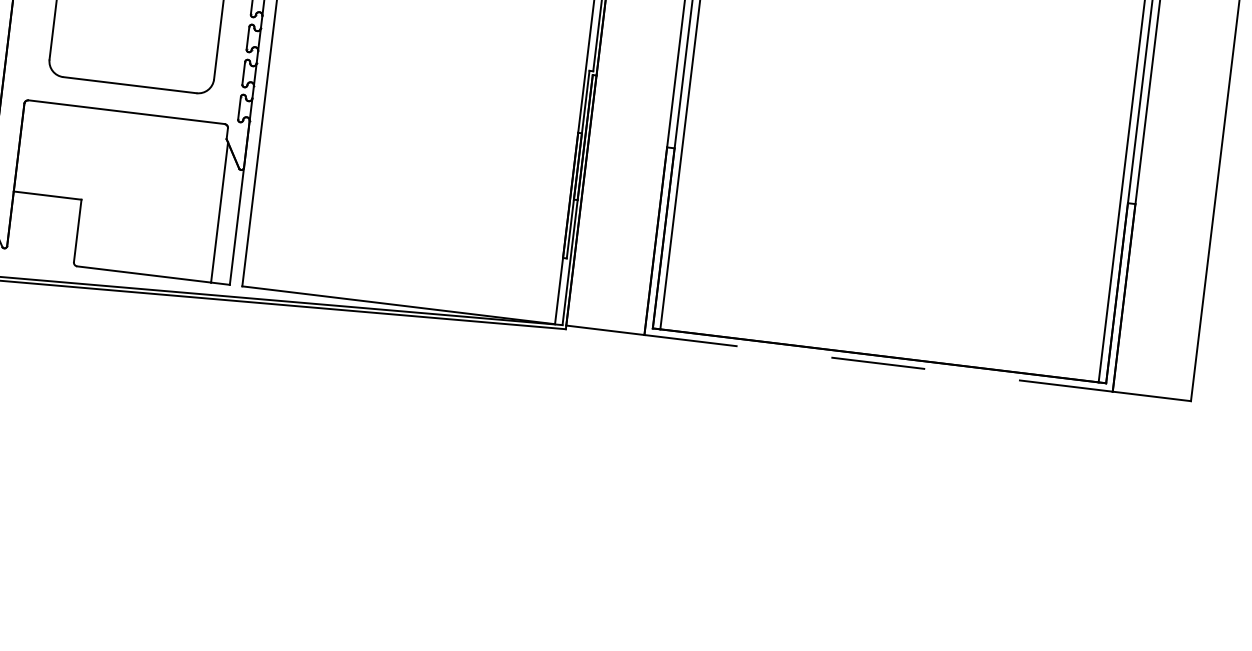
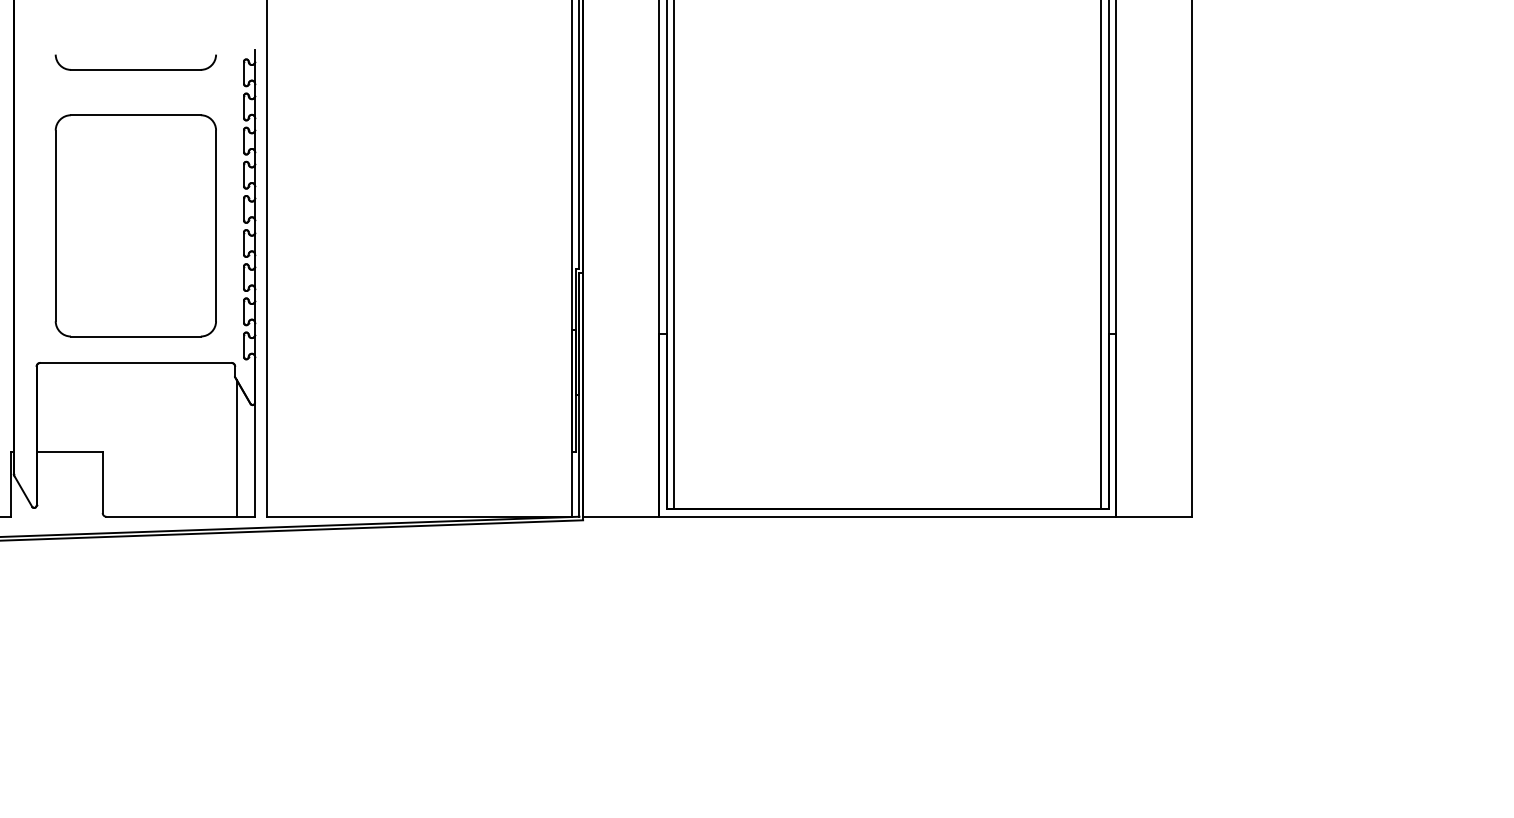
line: (878, 363) -> (887, 516), dashed -> solid

